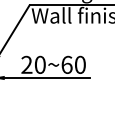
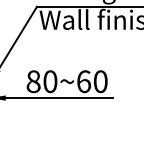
text: (26, 64) -> (33, 81), 20~60 -> 80~60

